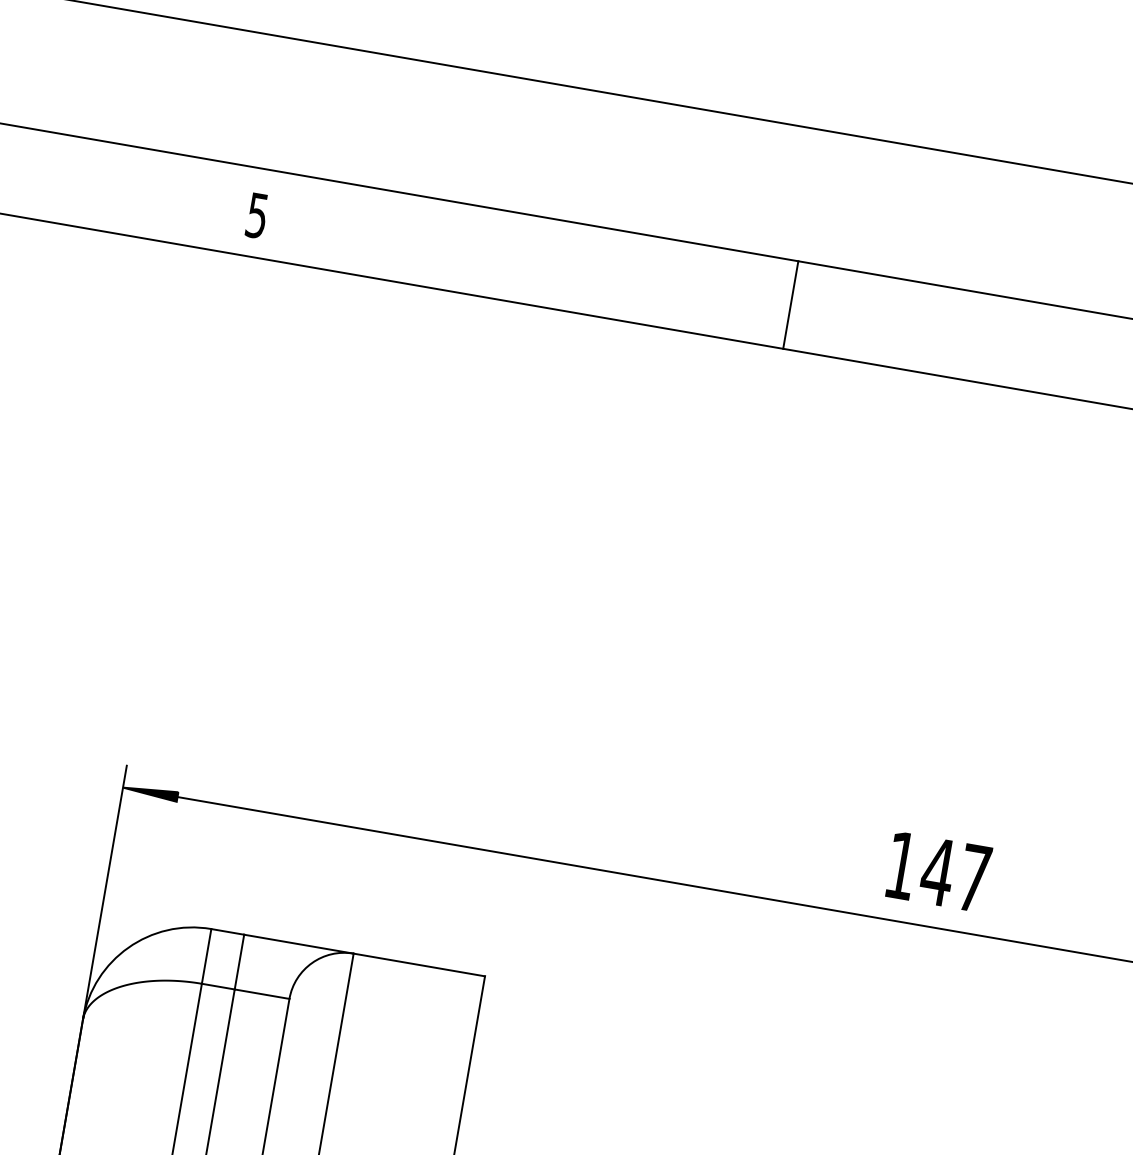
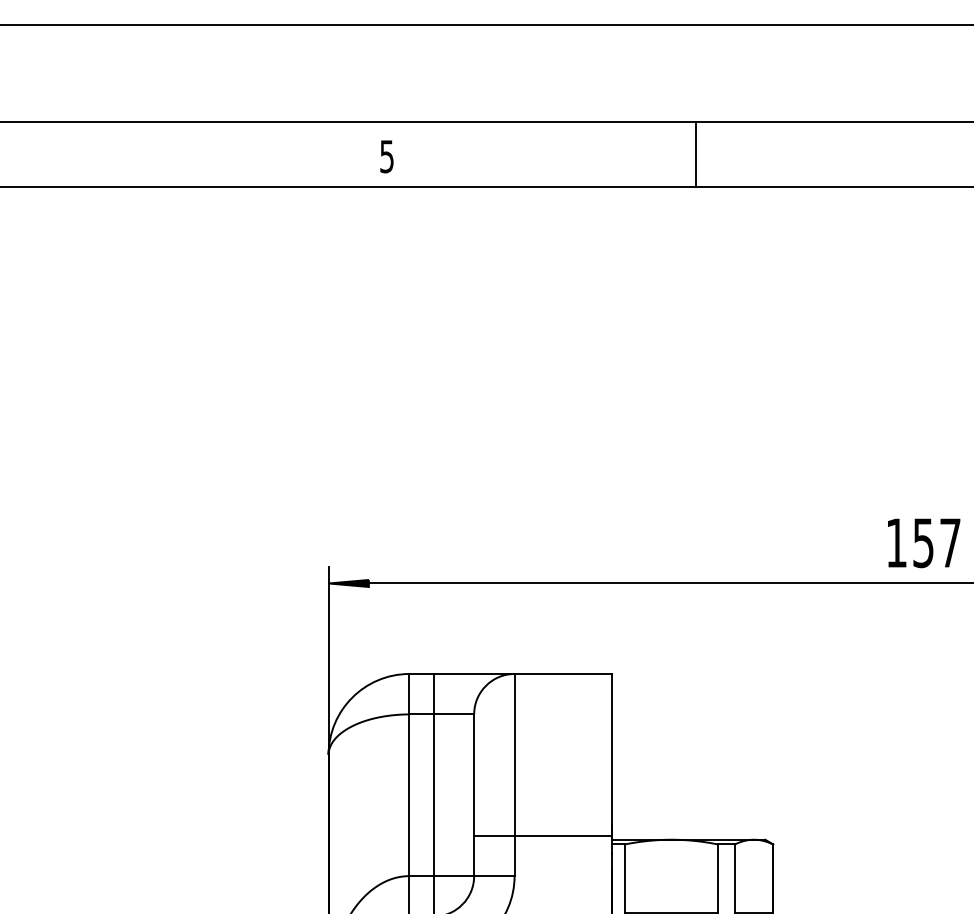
text: (256, 215) -> (386, 156), moved
line: (790, 304) -> (695, 154), moved
text: (937, 872) -> (923, 543), 147 -> 157

